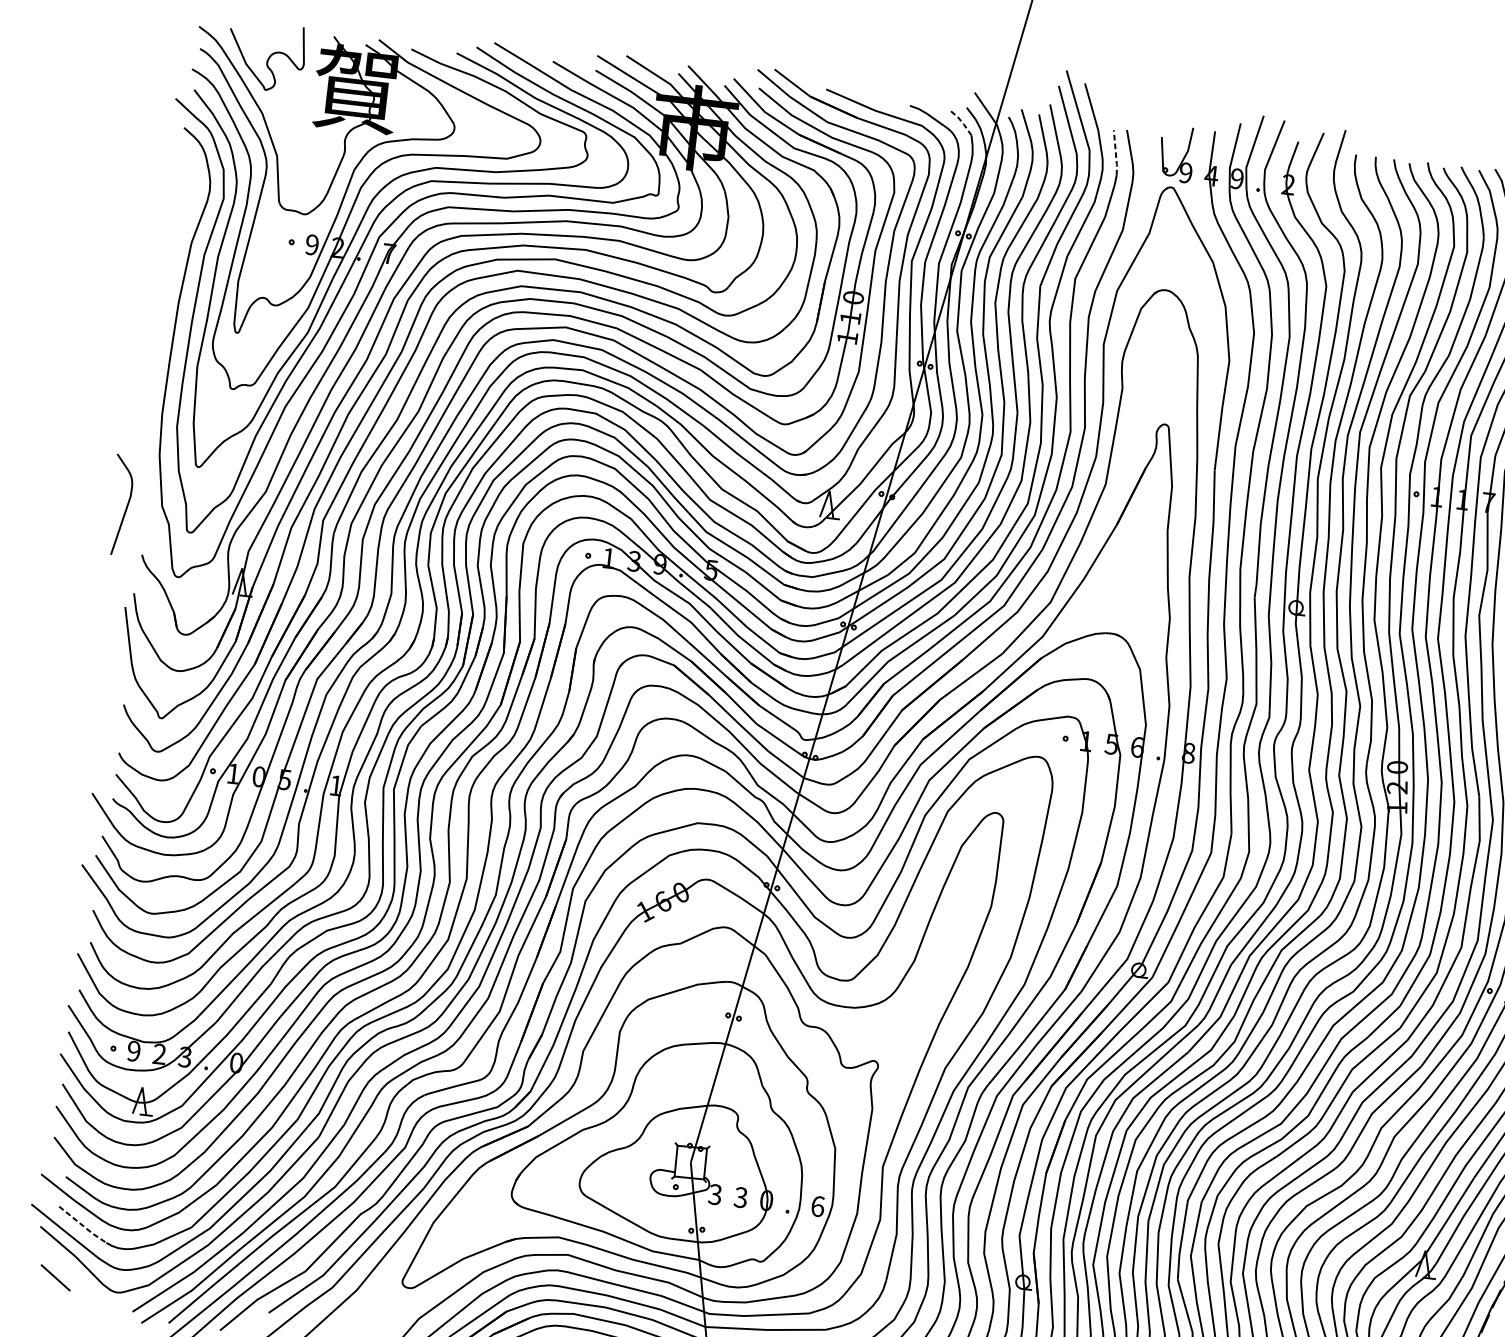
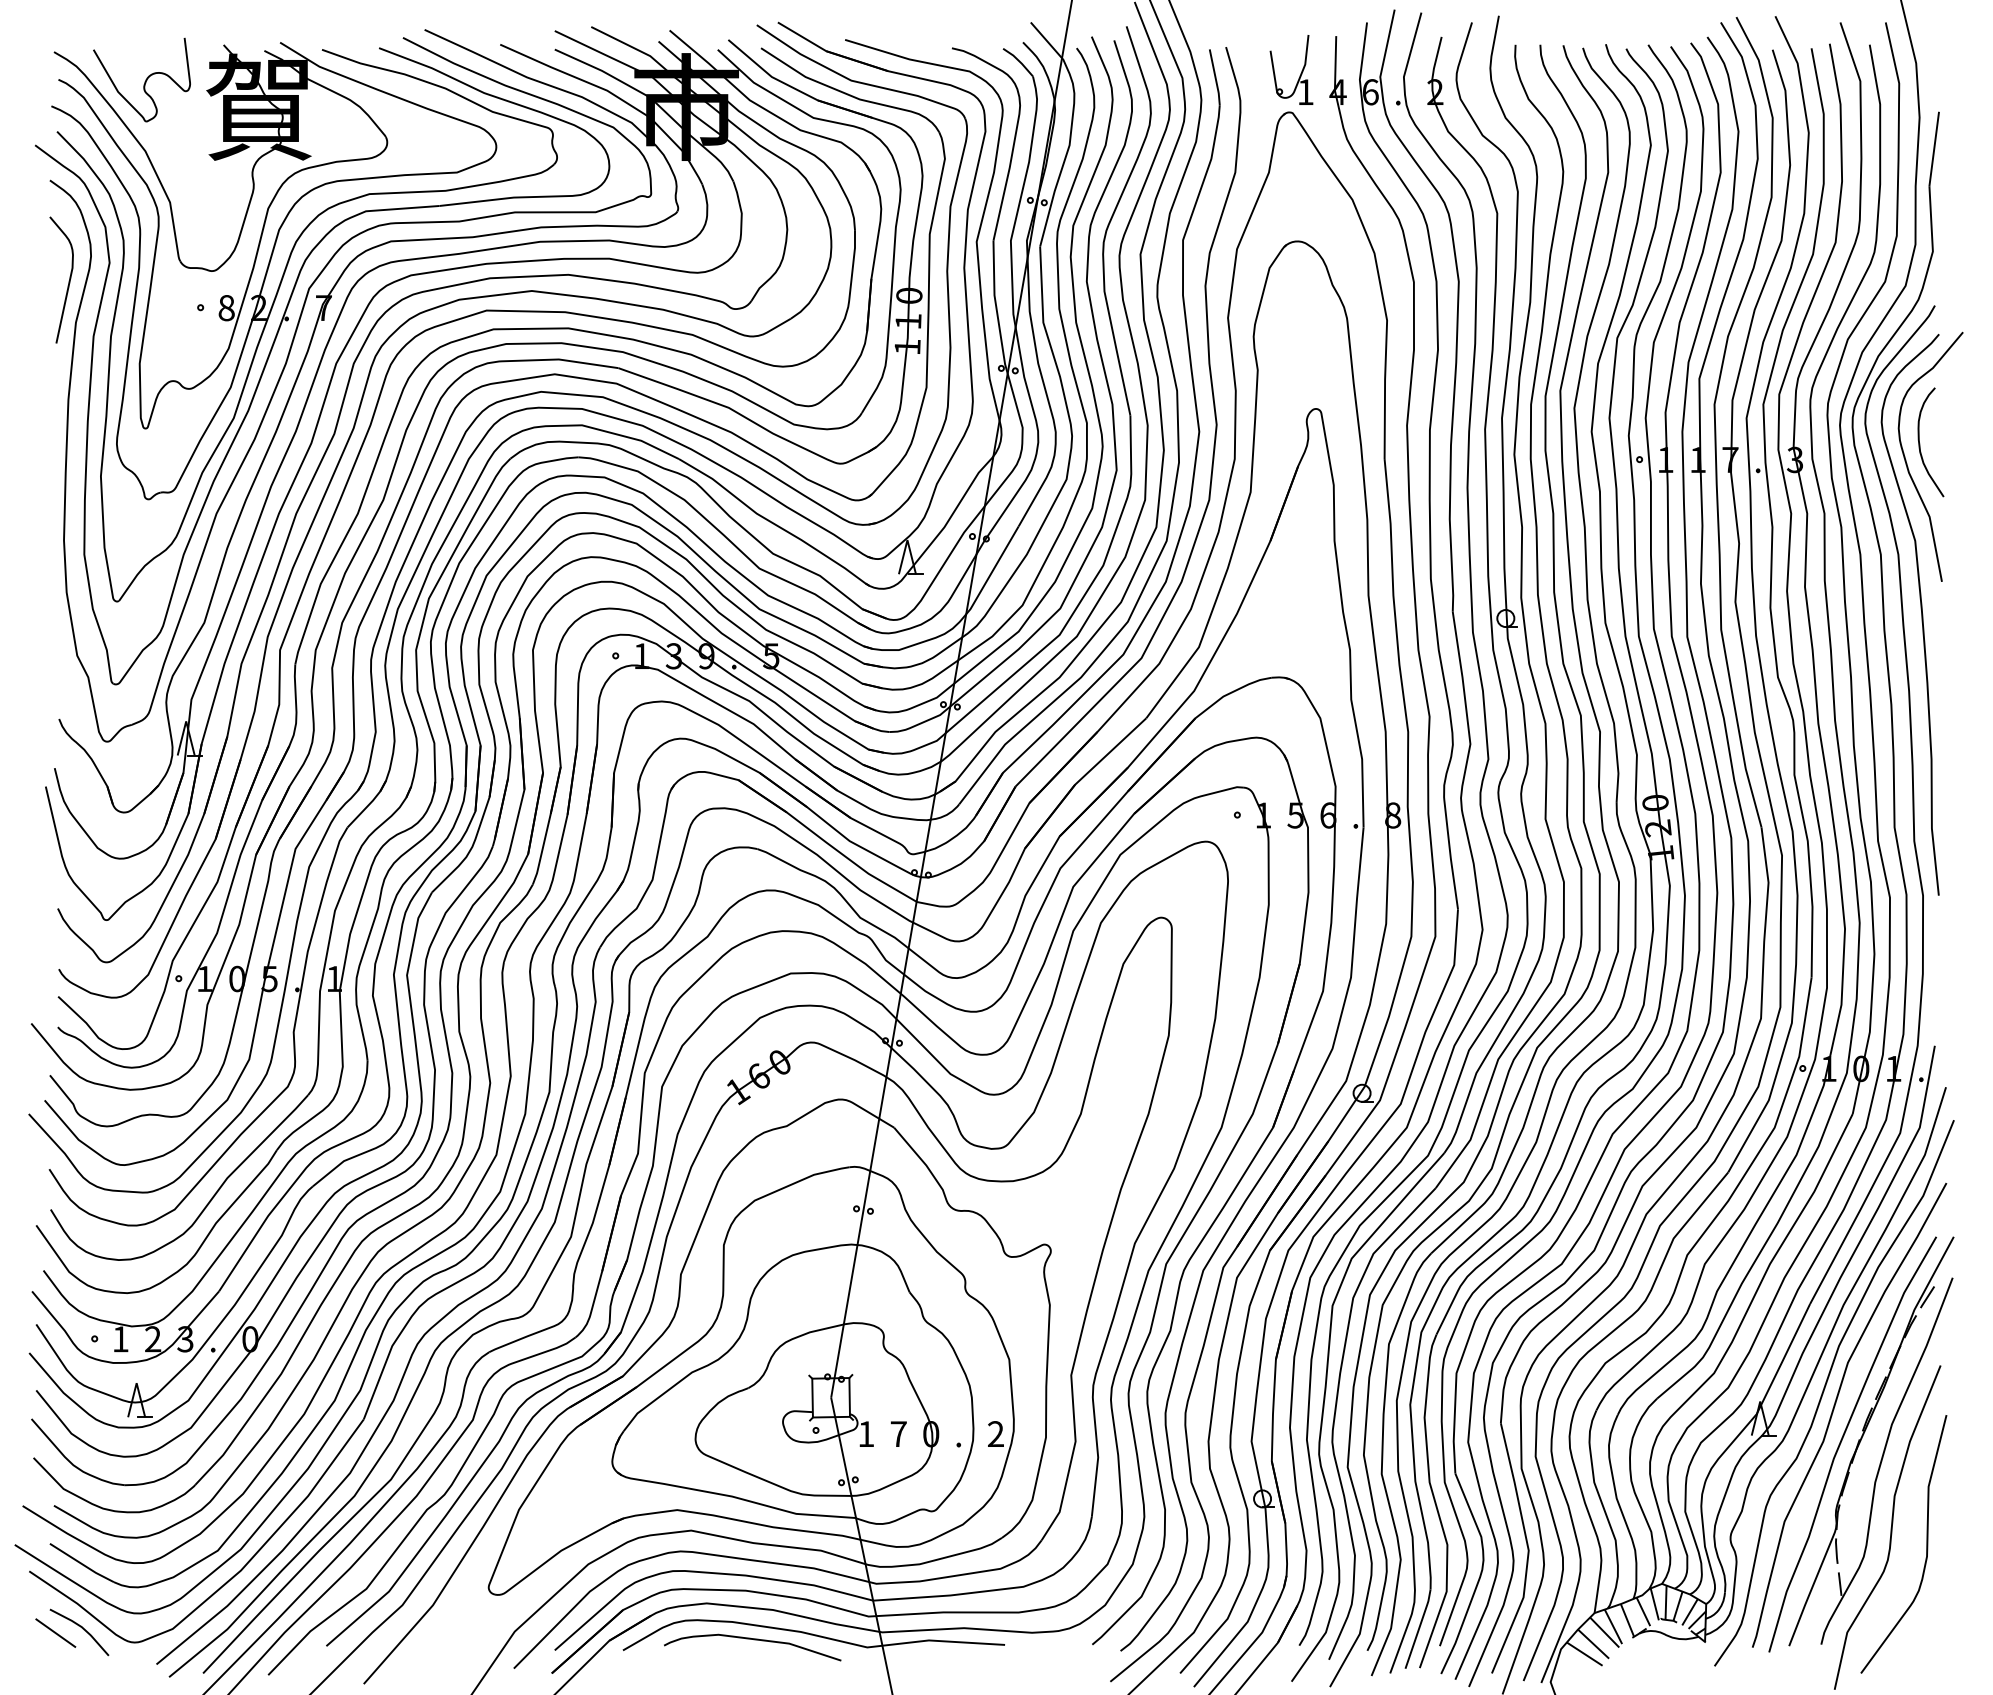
line: (962, 122) -> (1019, 61), dashed -> solid
line: (1115, 153) -> (1215, 78), dashed -> solid
text: (1185, 173) -> (1305, 92), 9 -> 1
text: (1237, 179) -> (1370, 92), 9 -> 6
text: (312, 245) -> (226, 308), 9 -> 8
curve: (126, 506) -> (68, 281), moved
text: (133, 1051) -> (120, 1339), 9 -> 1
text: (715, 1194) -> (866, 1434), 3 -> 1
text: (740, 1197) -> (898, 1434), 3 -> 7
text: (818, 1206) -> (996, 1434), 6 -> 2
line: (83, 1225) -> (82, 1564), dashed -> solid
curve: (77, 1277) -> (82, 1629), added

